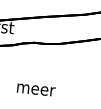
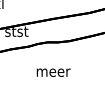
text: (36, 89) -> (53, 72), moved

